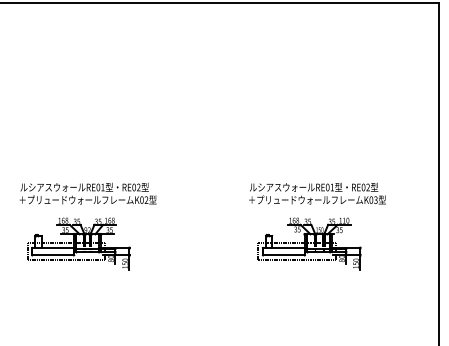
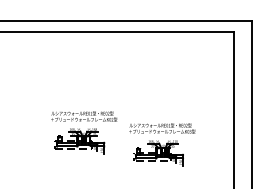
part: (88, 226) -> (84, 132), moved
part: (318, 226) -> (162, 144), moved

